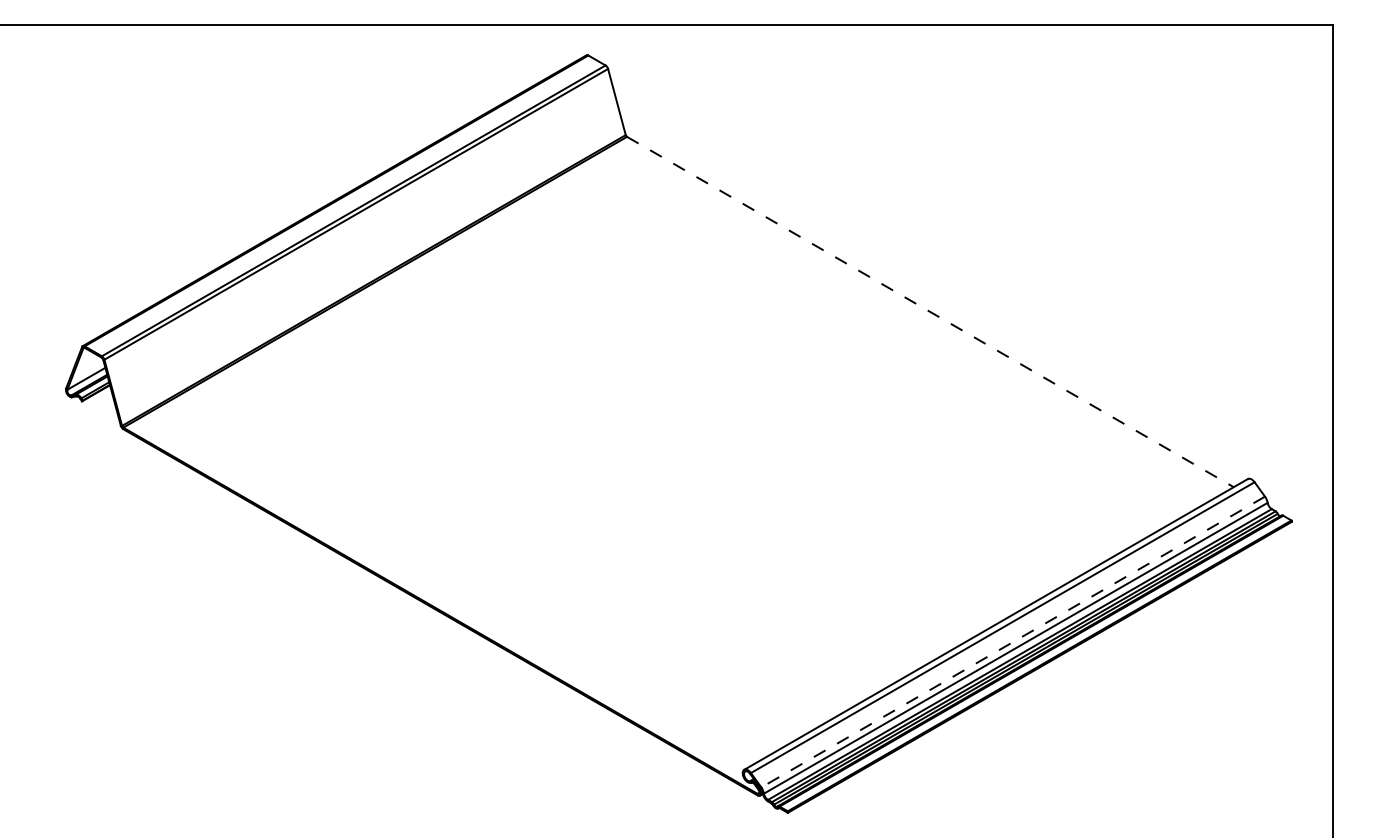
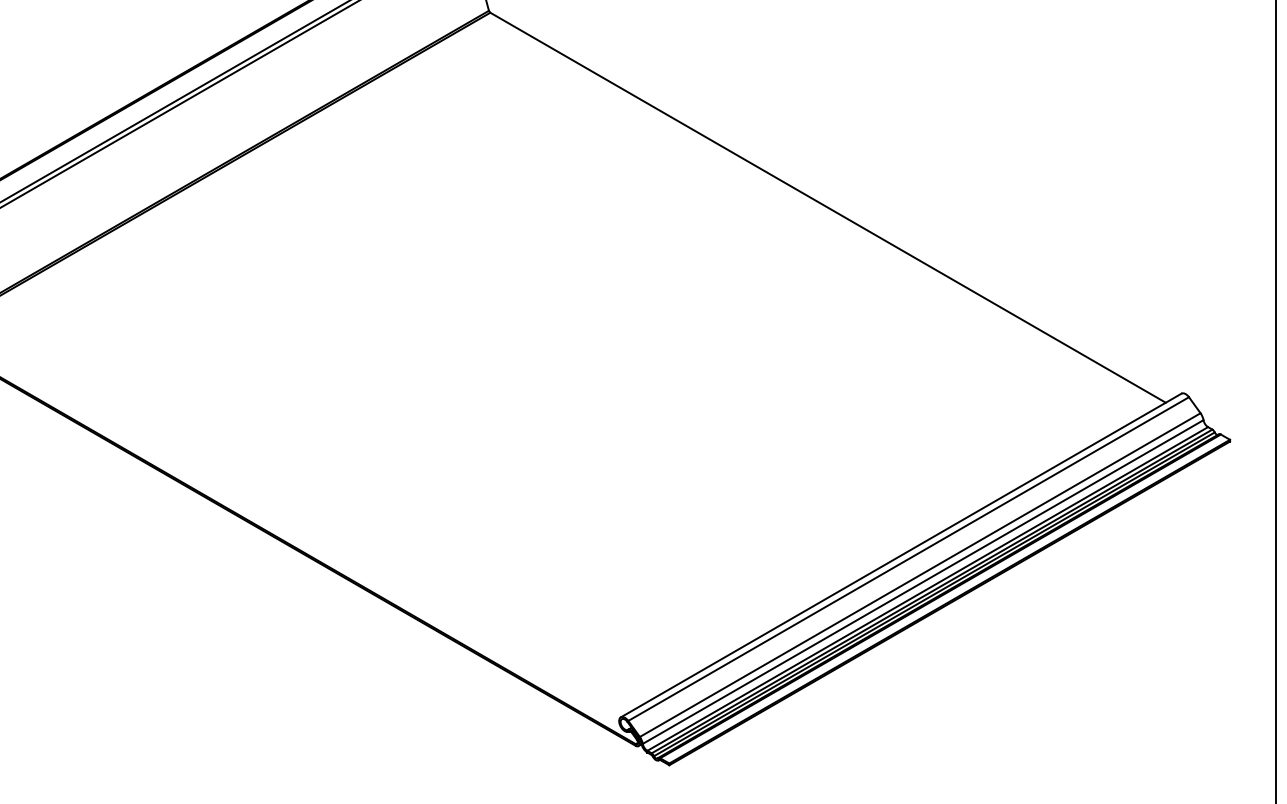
line: (930, 312) -> (828, 208), dashed -> solid
line: (1013, 642) -> (920, 575), dashed -> solid

